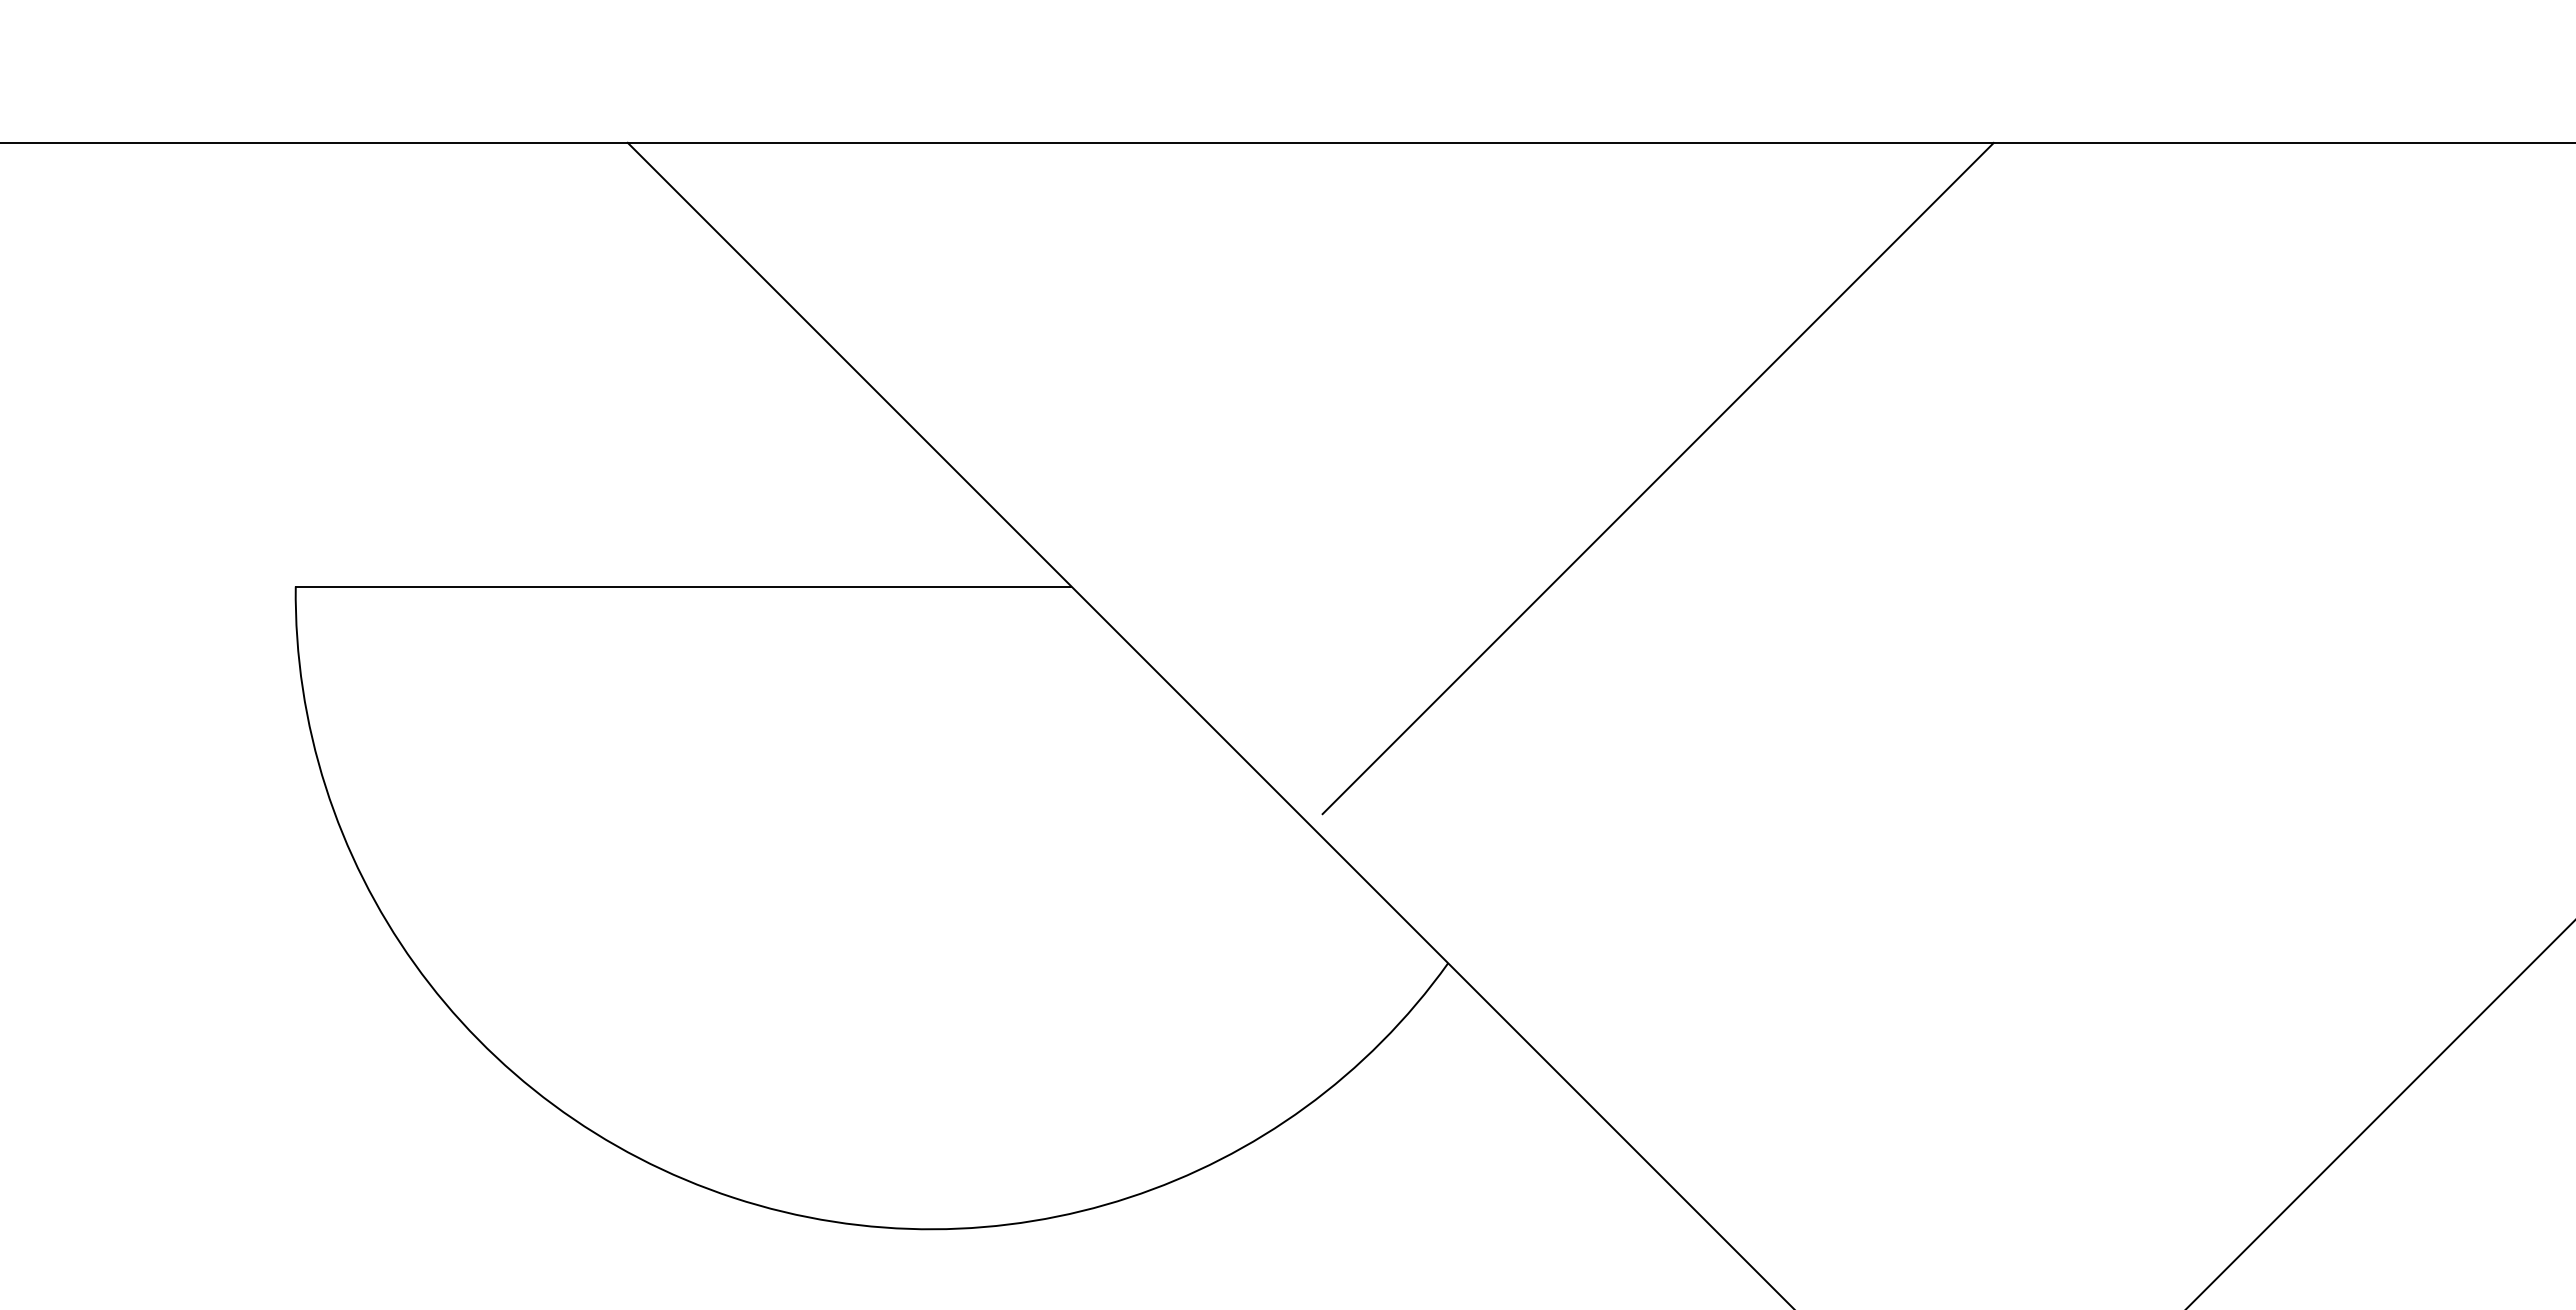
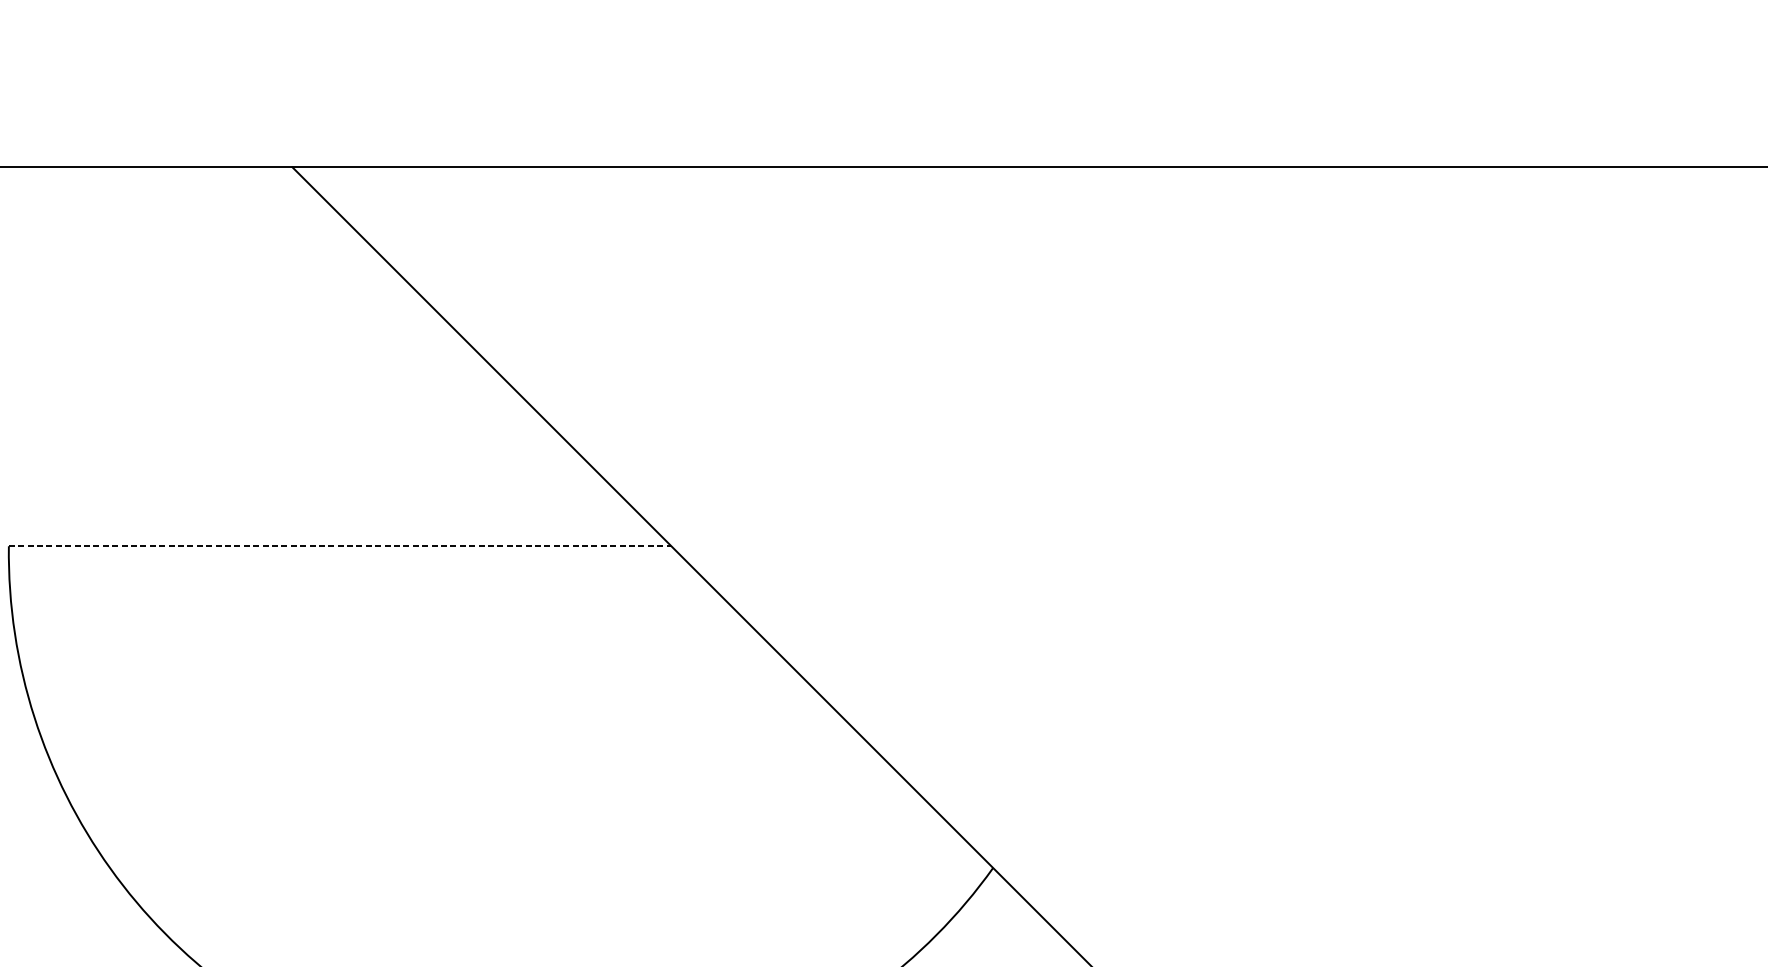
line: (1657, 478) -> (1171, 453), removed
line: (683, 586) -> (340, 546), solid -> dashed

